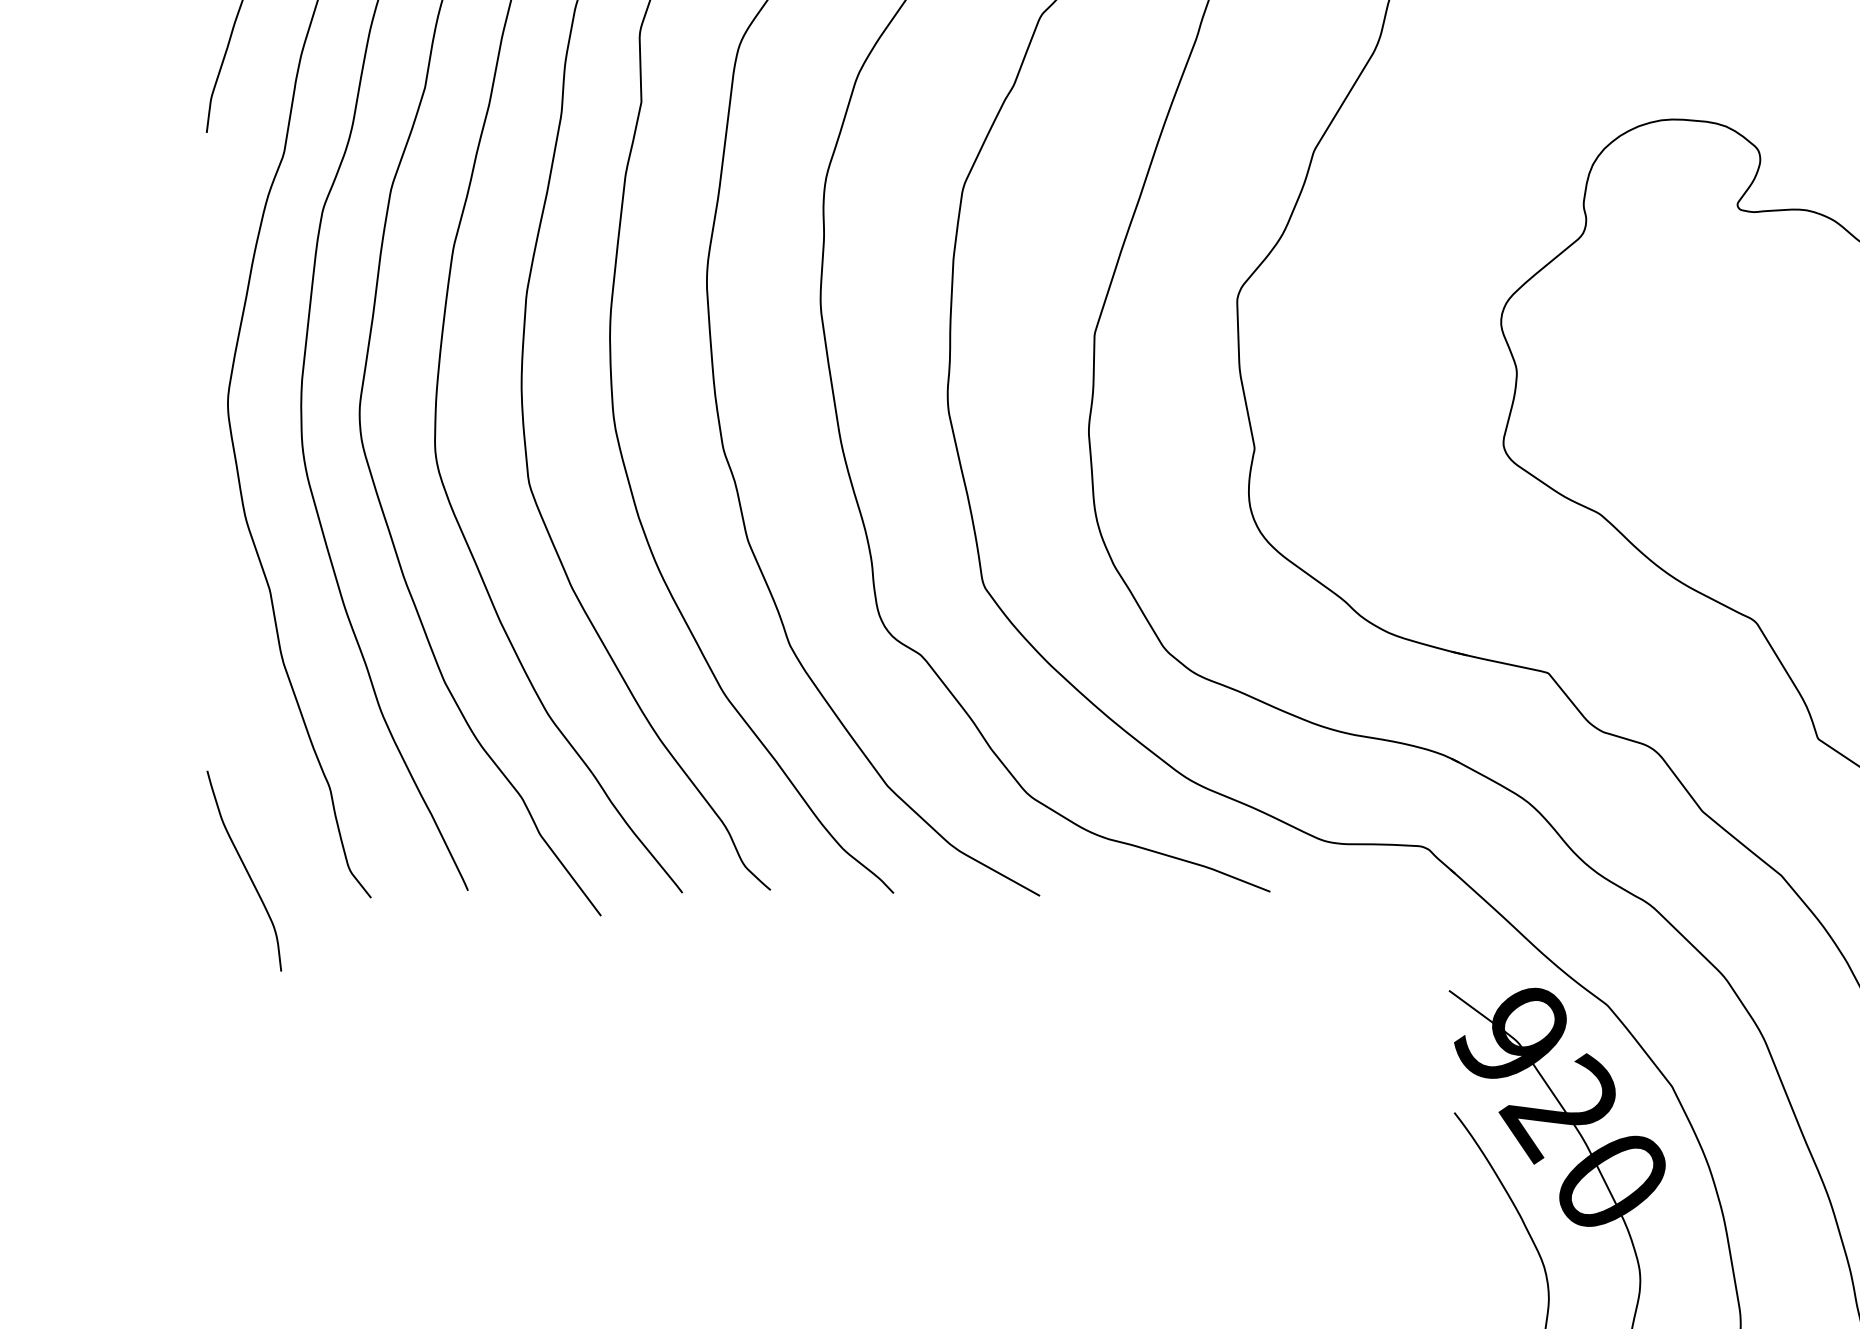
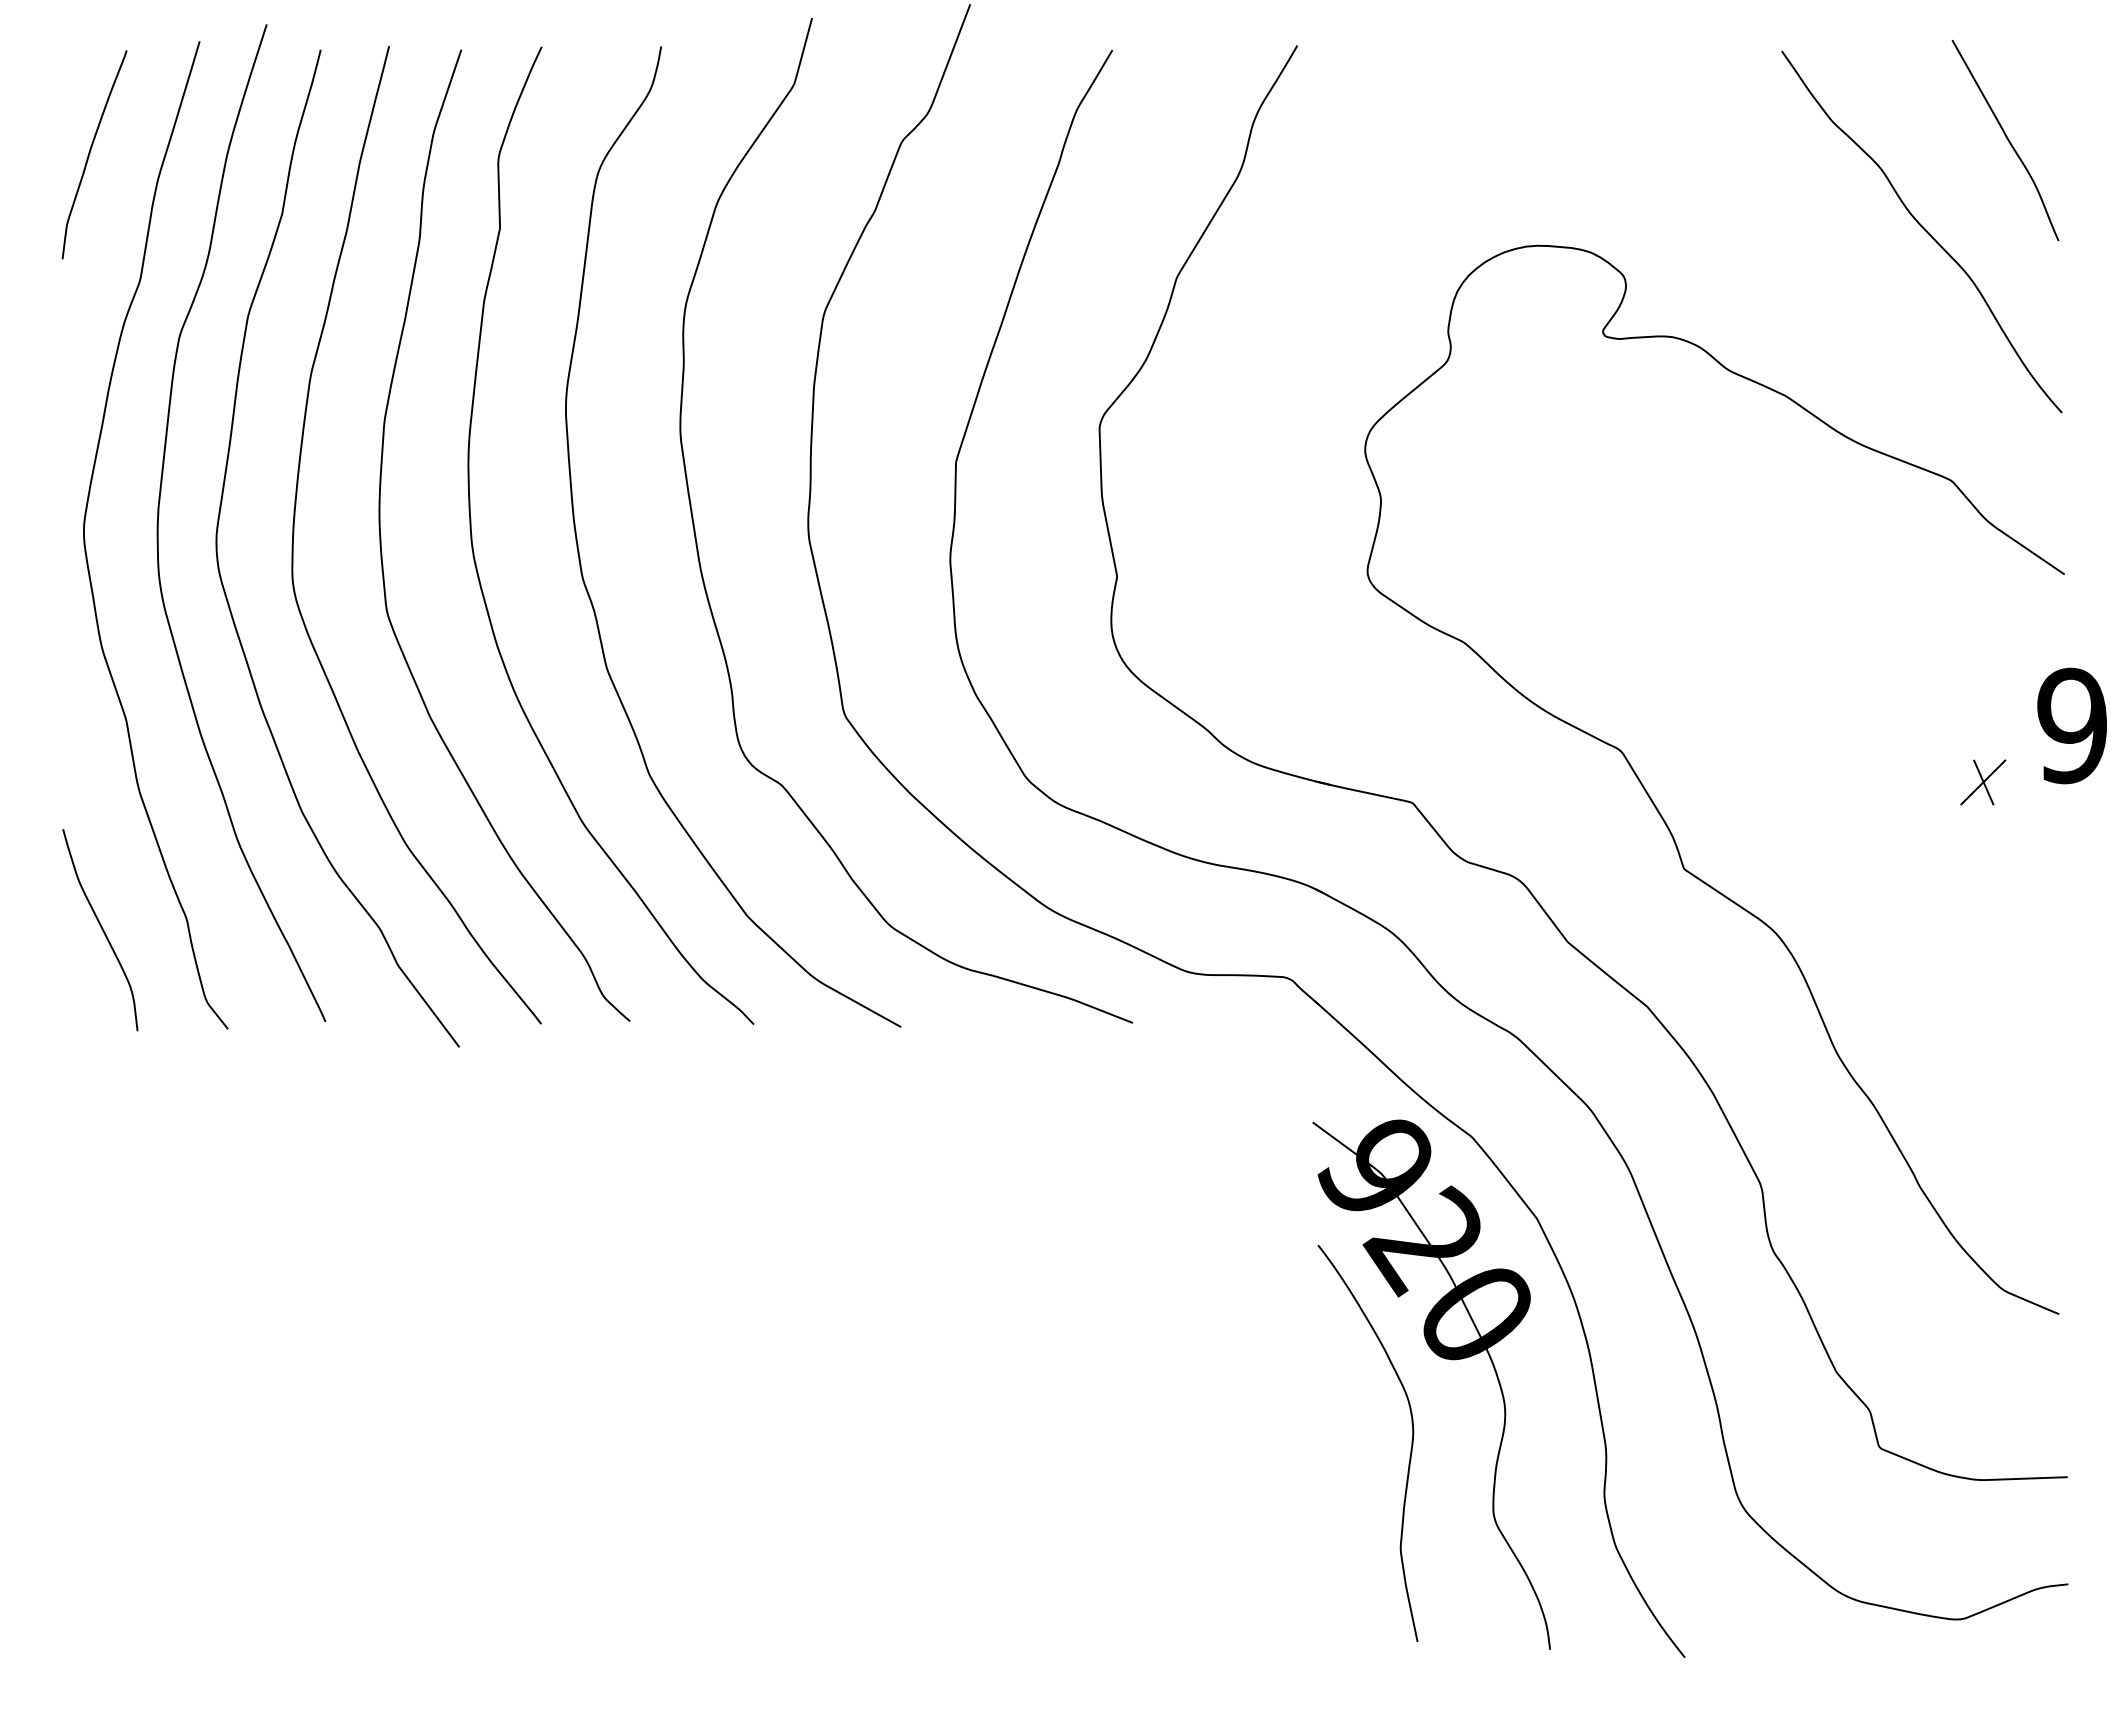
curve: (245, 870) -> (101, 929), moved

